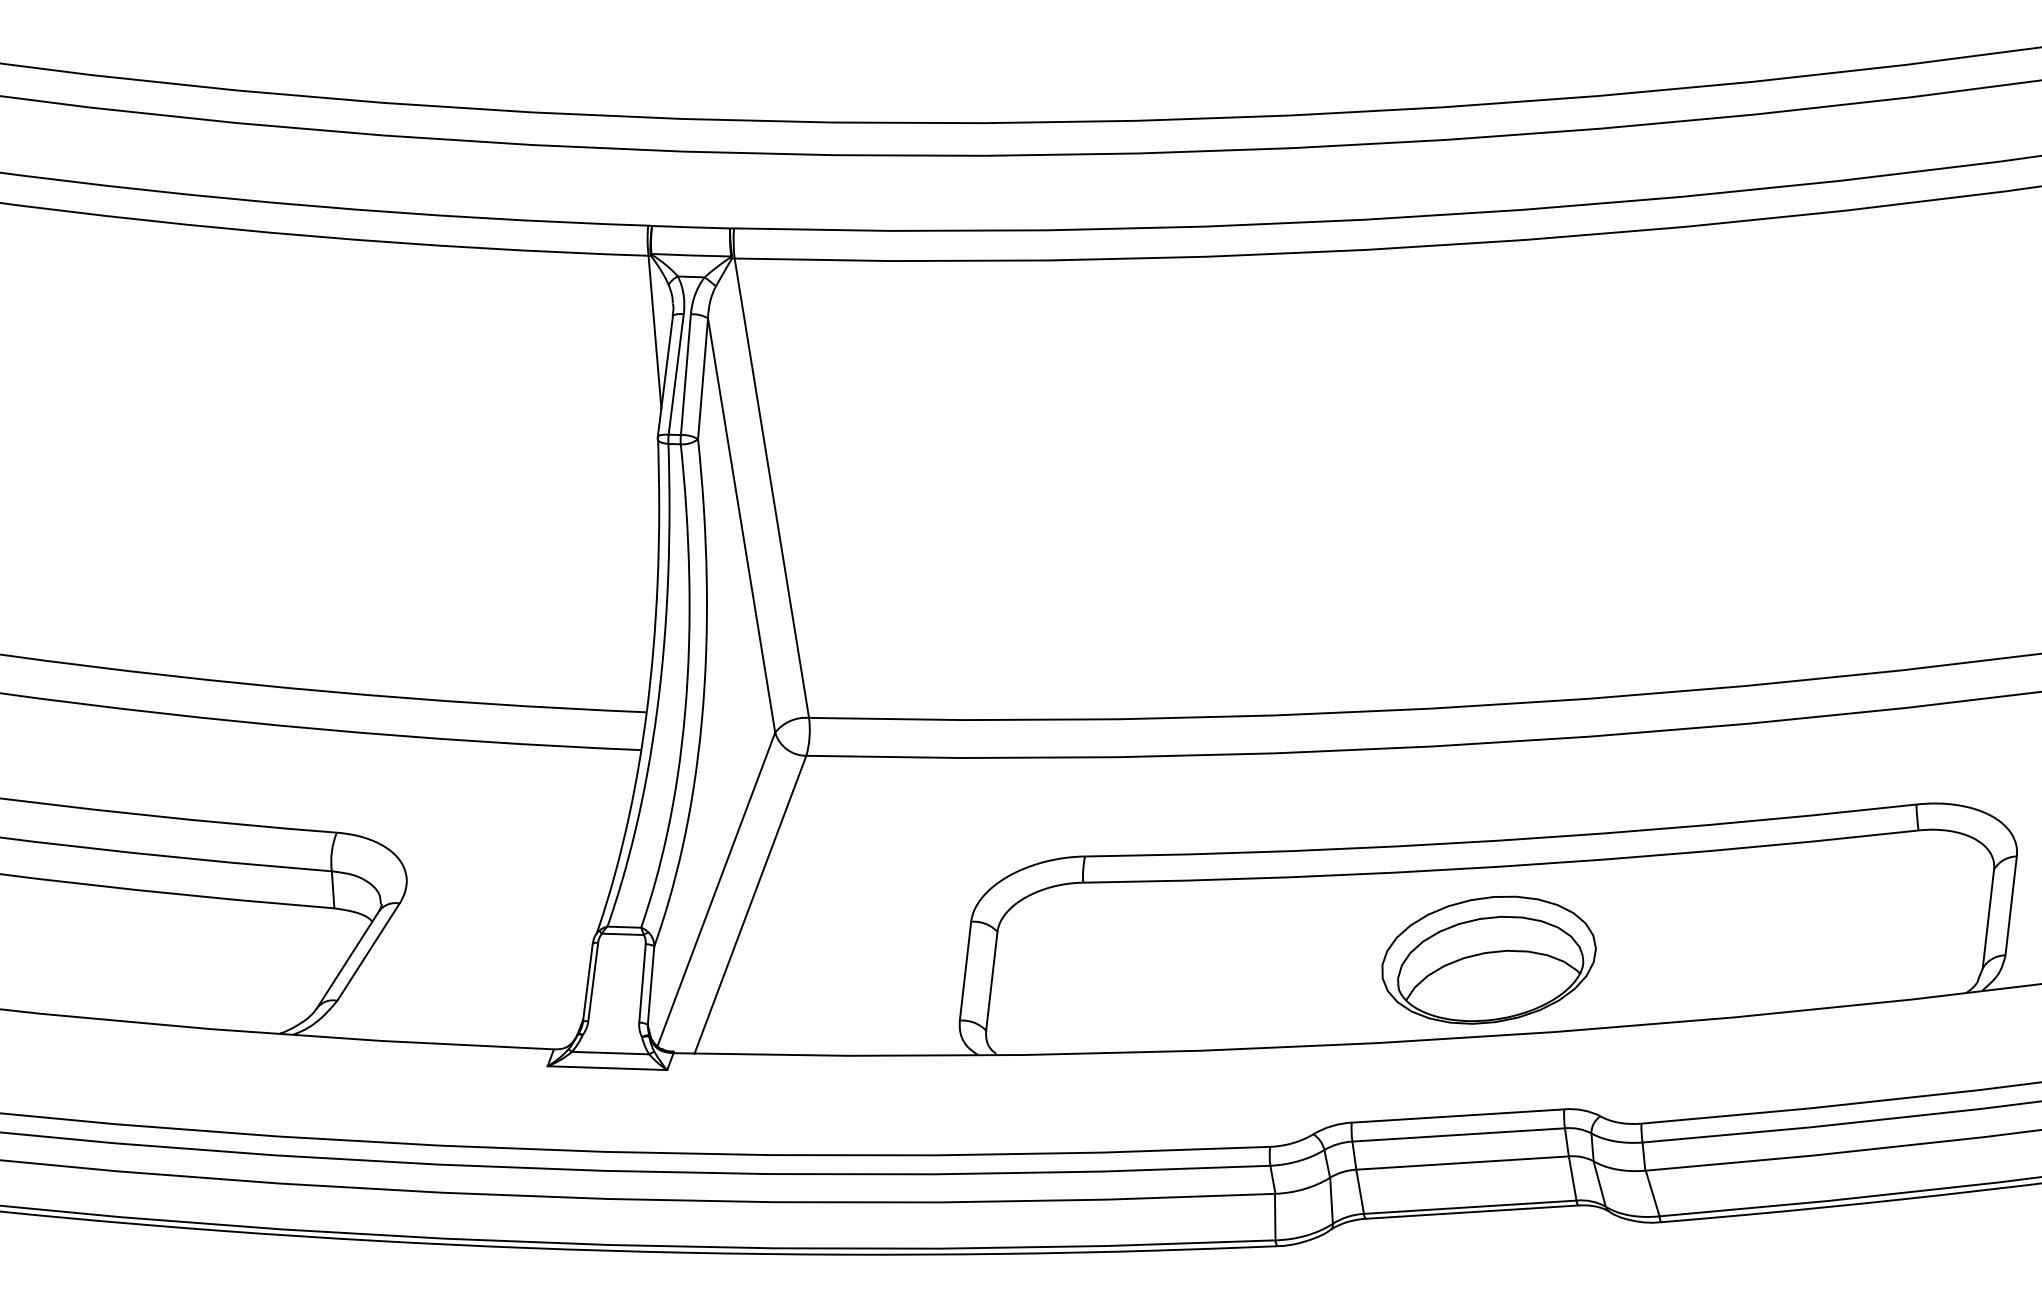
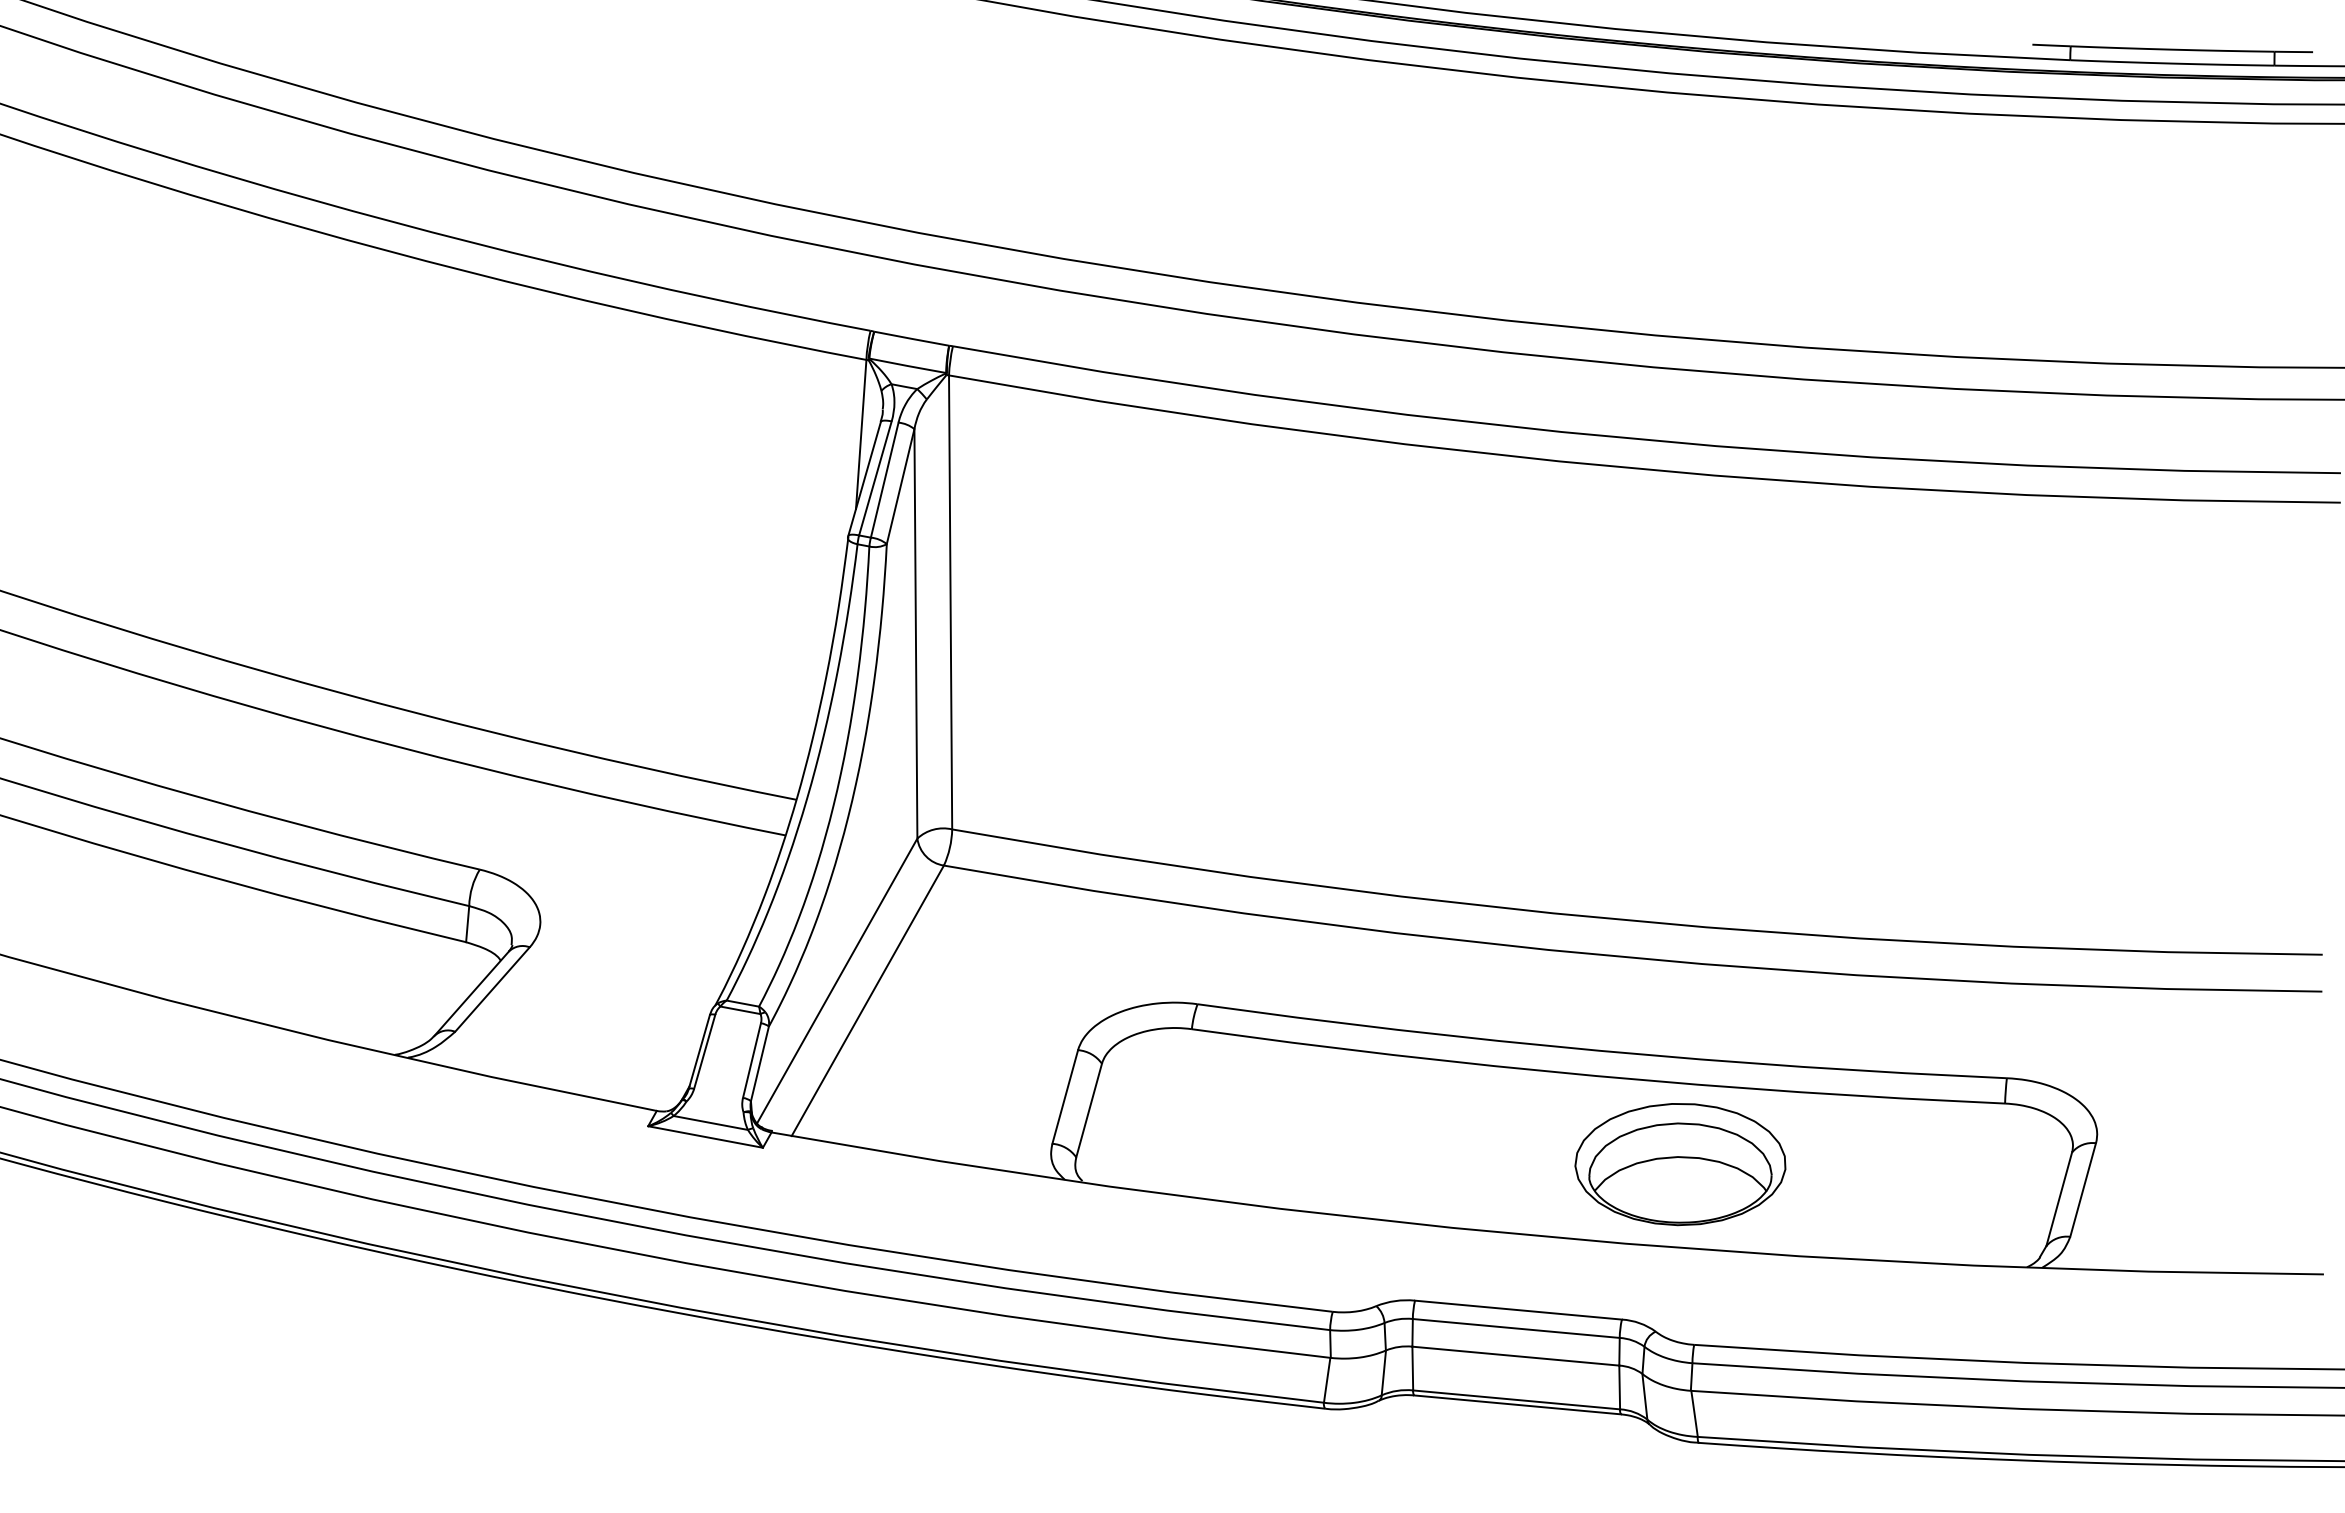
part: (1488, 960) -> (1680, 1164), moved

